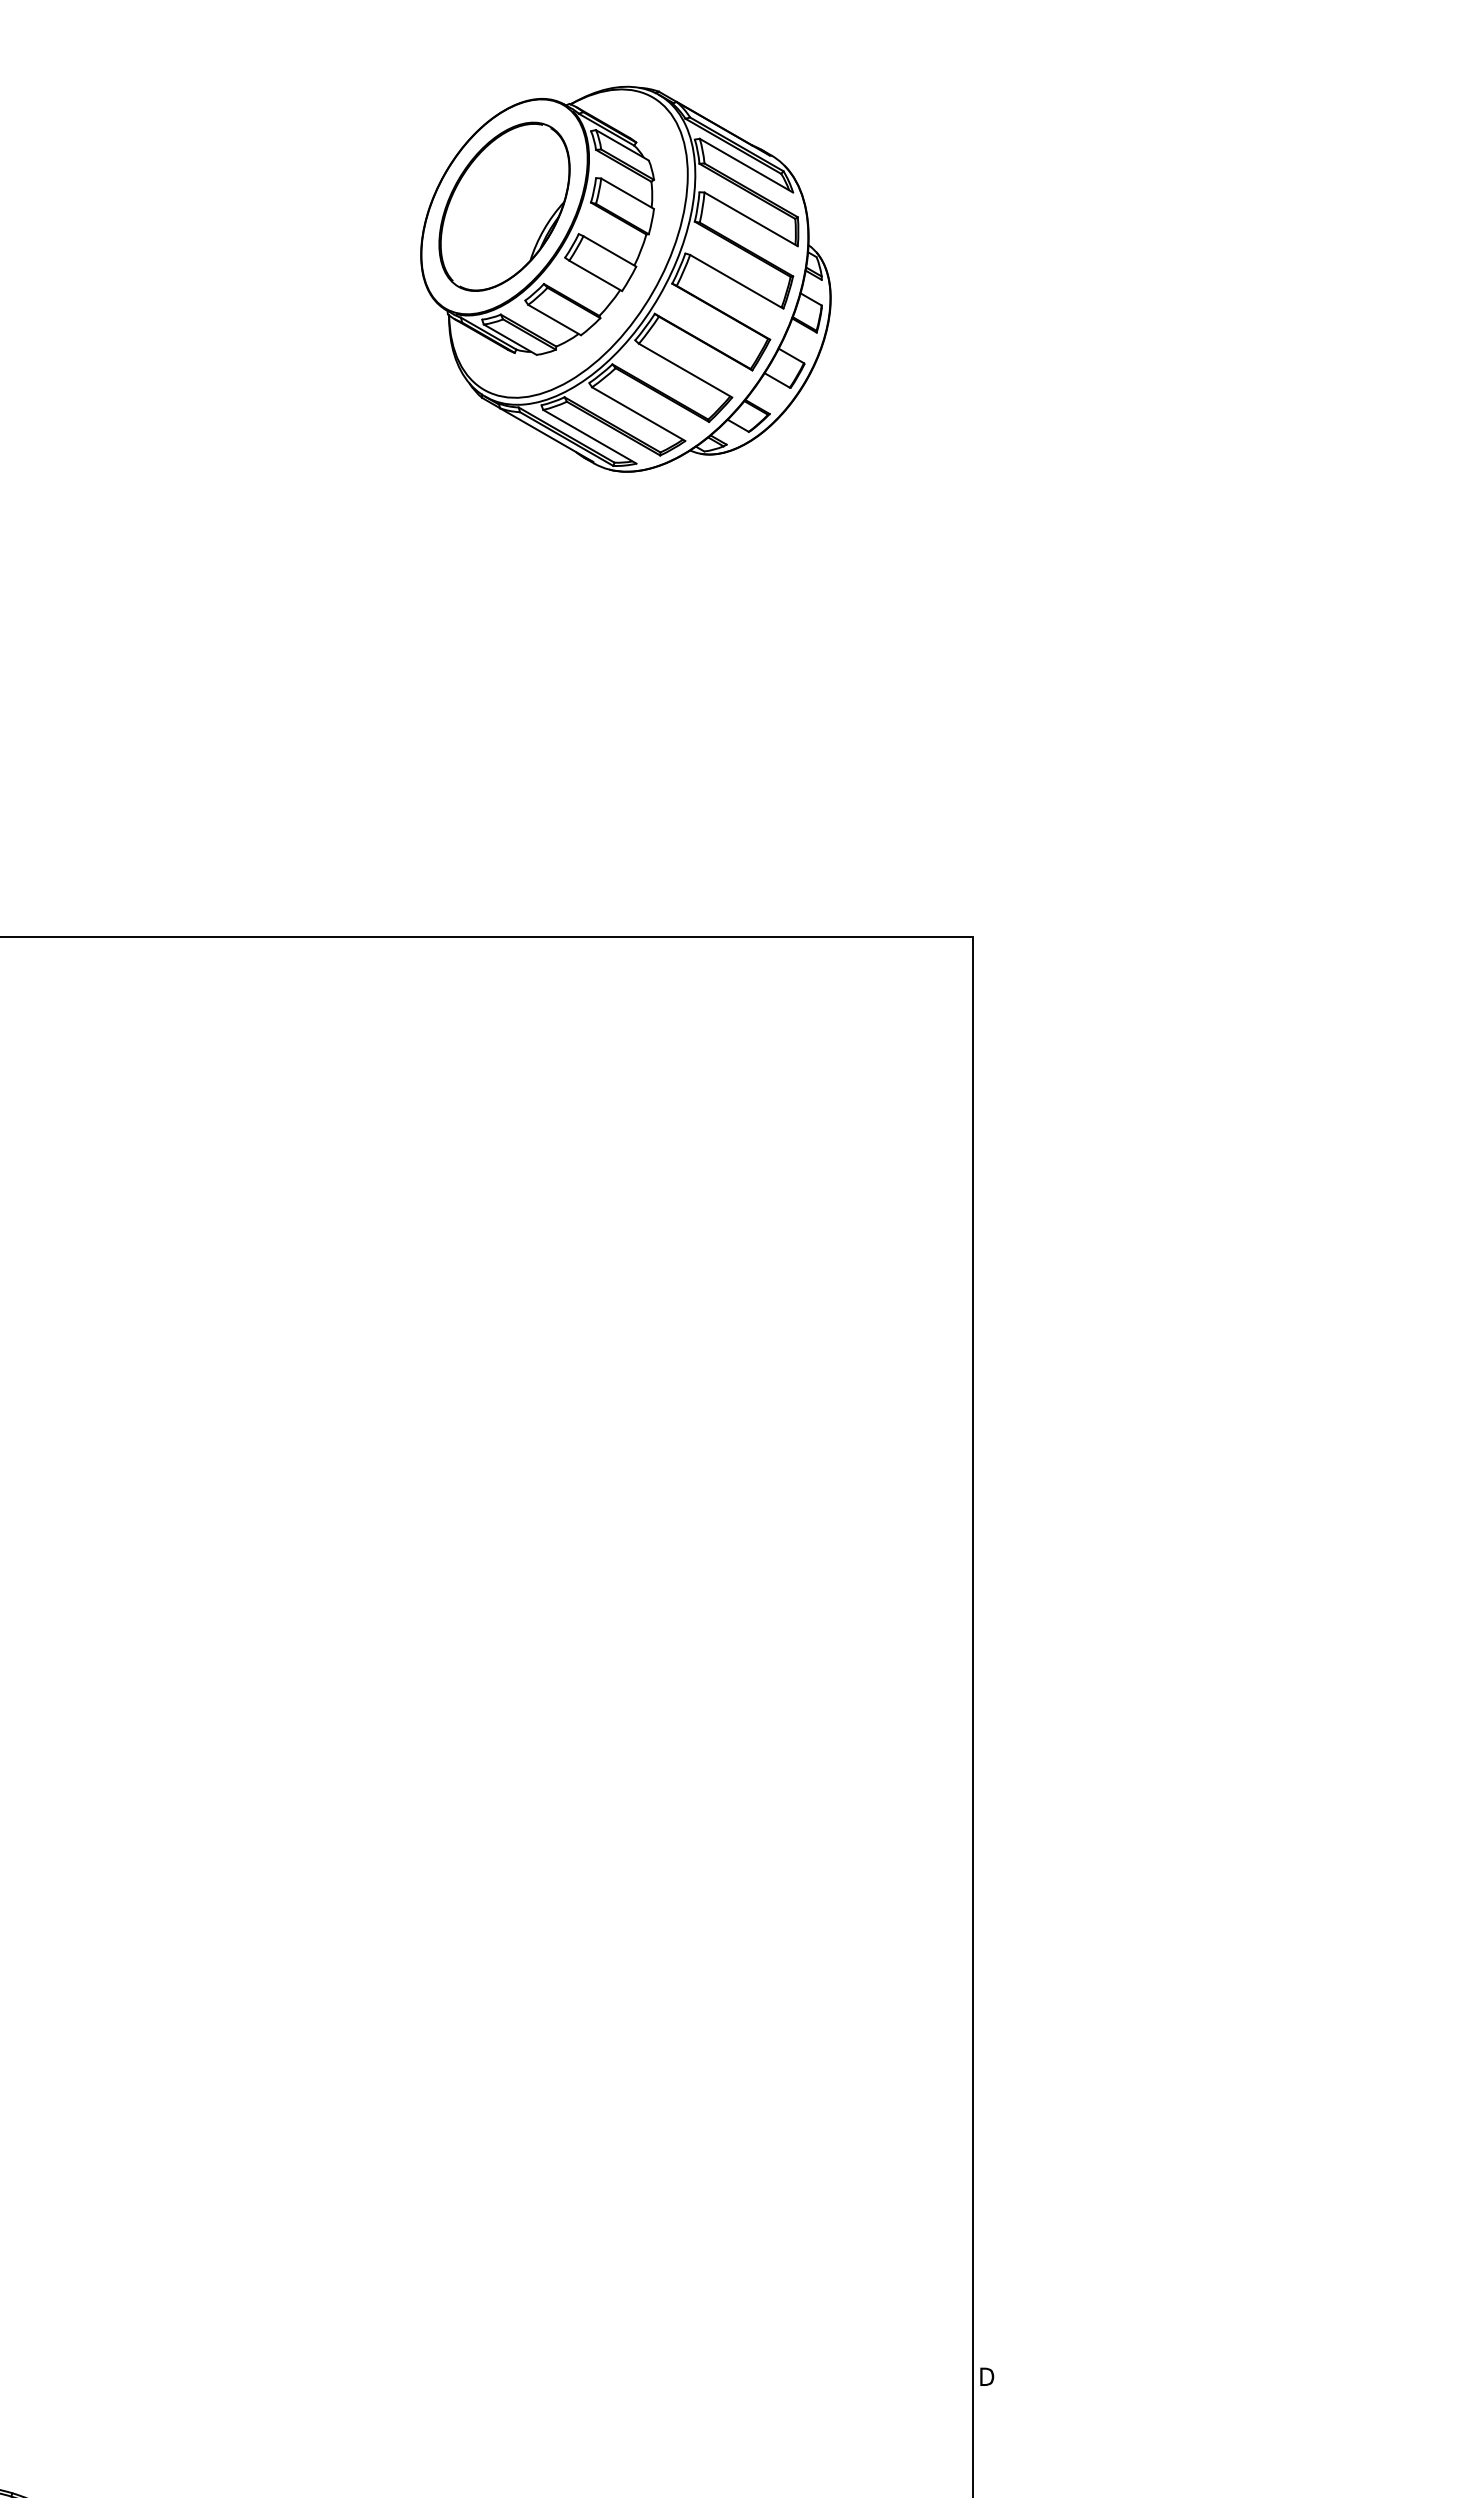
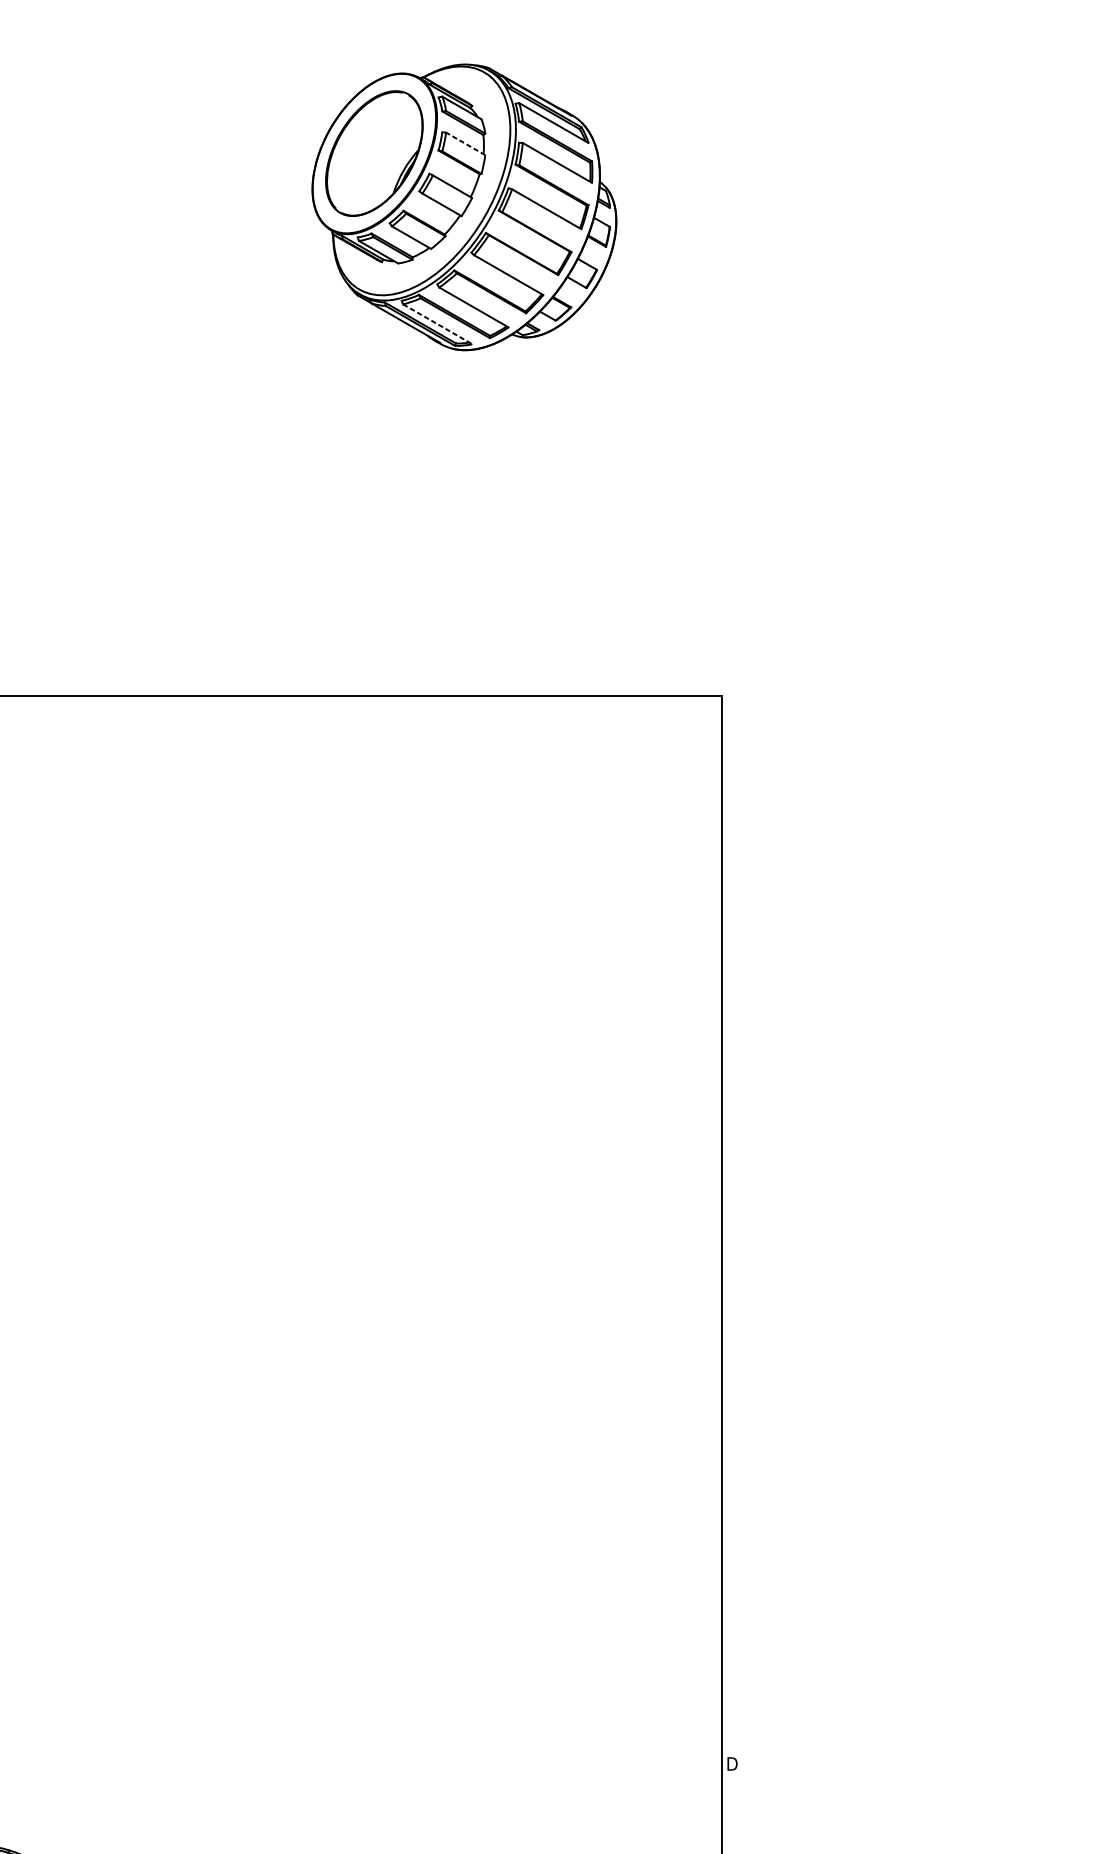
line: (627, 193) -> (465, 143), solid -> dashed
line: (589, 436) -> (437, 324), solid -> dashed

